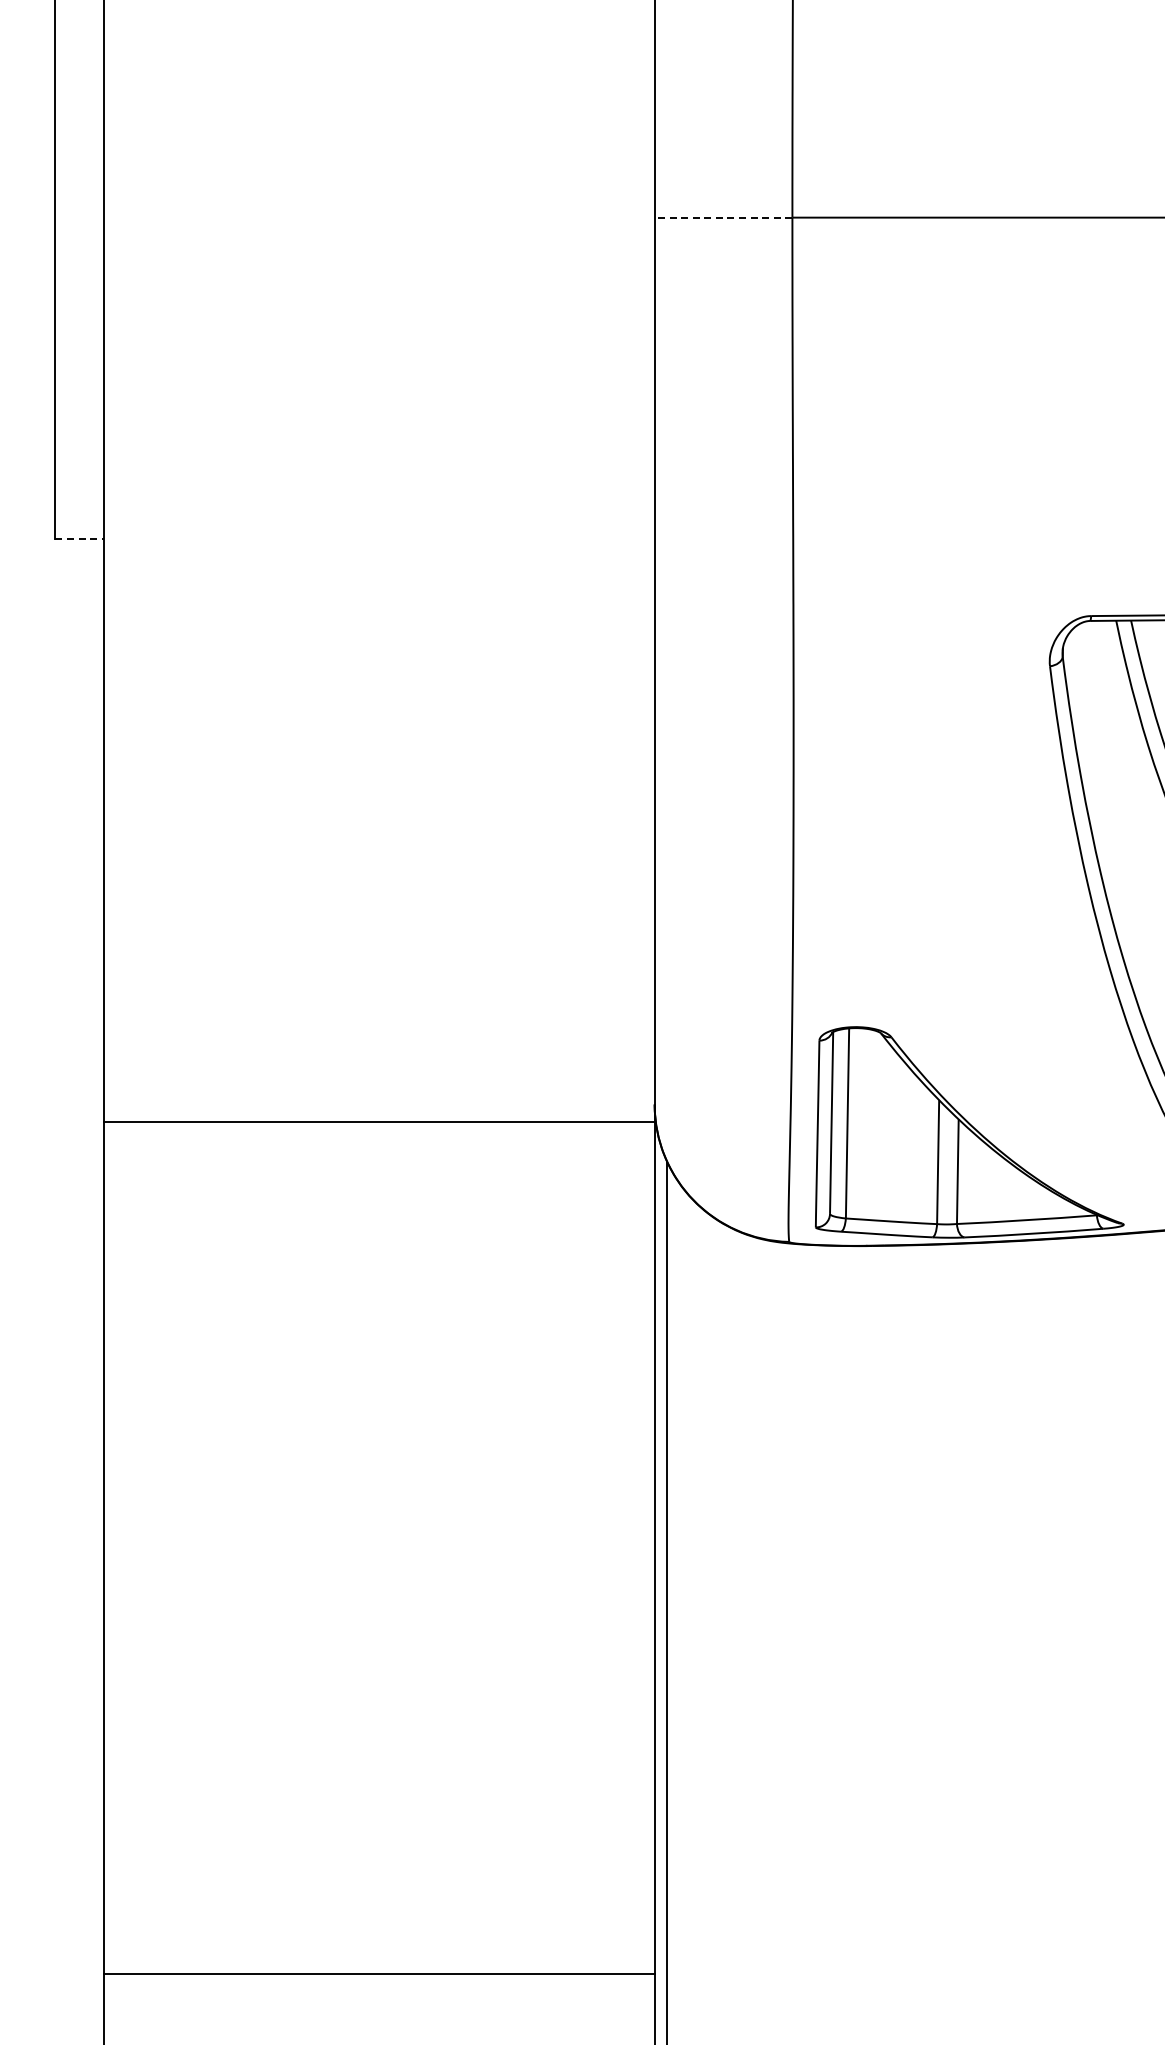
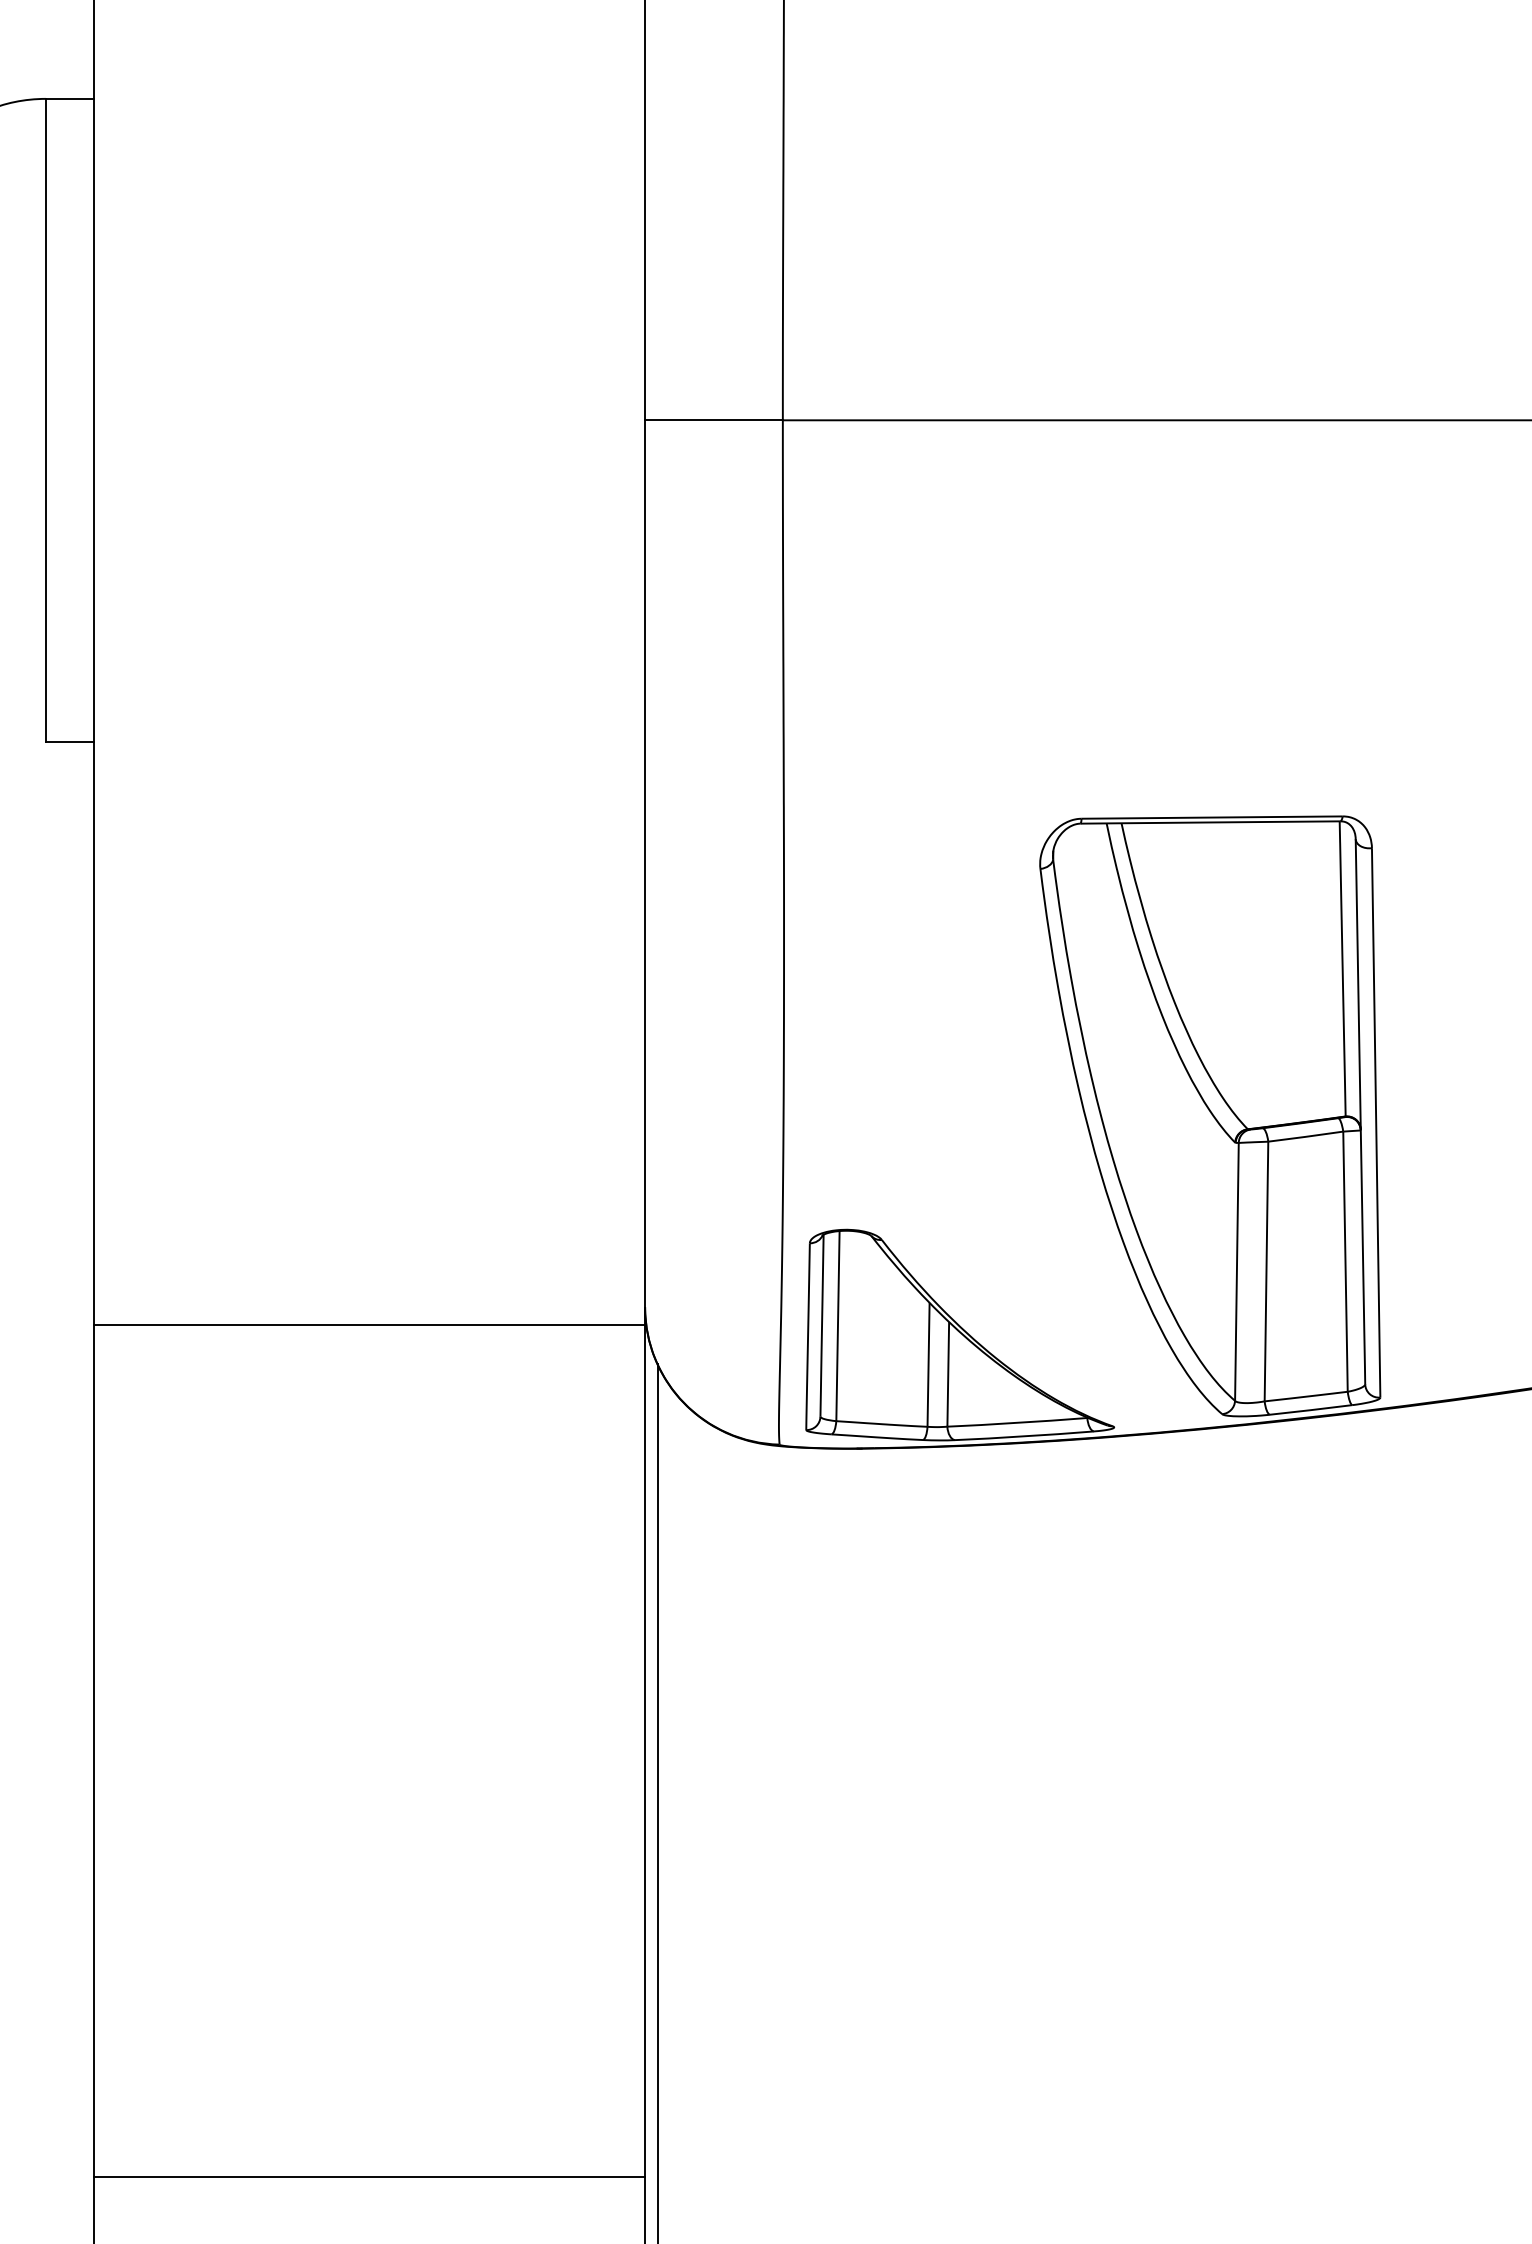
line: (723, 217) -> (713, 420), dashed -> solid
line: (80, 538) -> (70, 741), dashed -> solid

